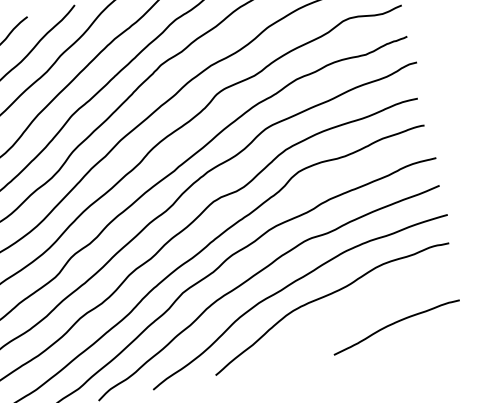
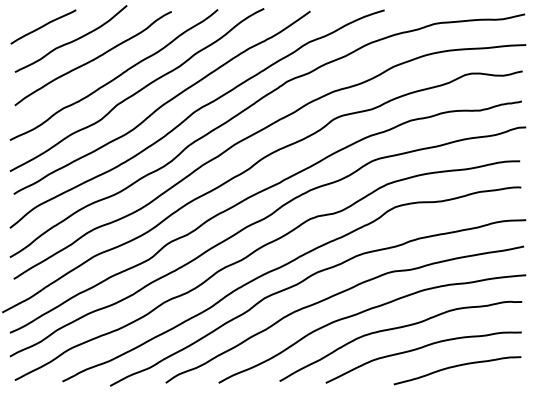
curve: (353, 313) -> (419, 349), added

